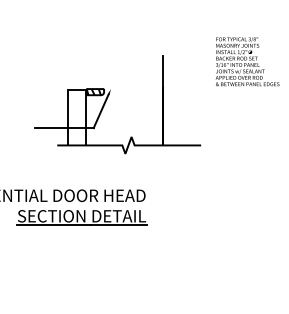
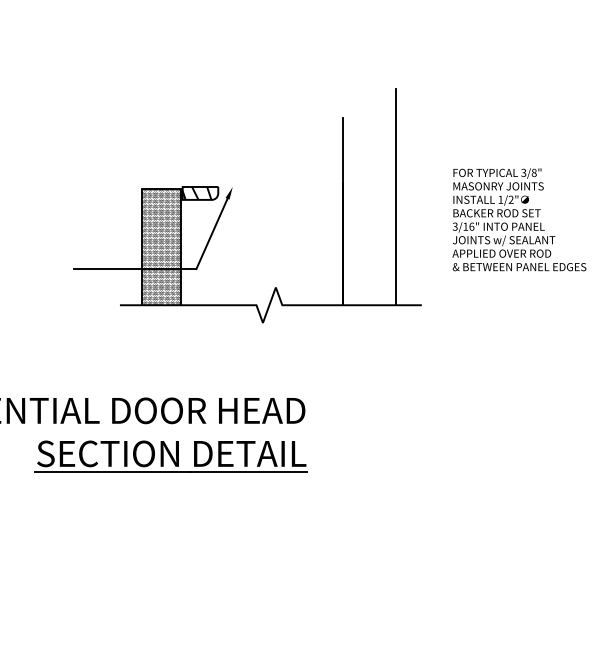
text: (247, 61) -> (519, 219), moved
line: (189, 93) -> (397, 196), added
hatch: (77, 117) -> (162, 246), added

